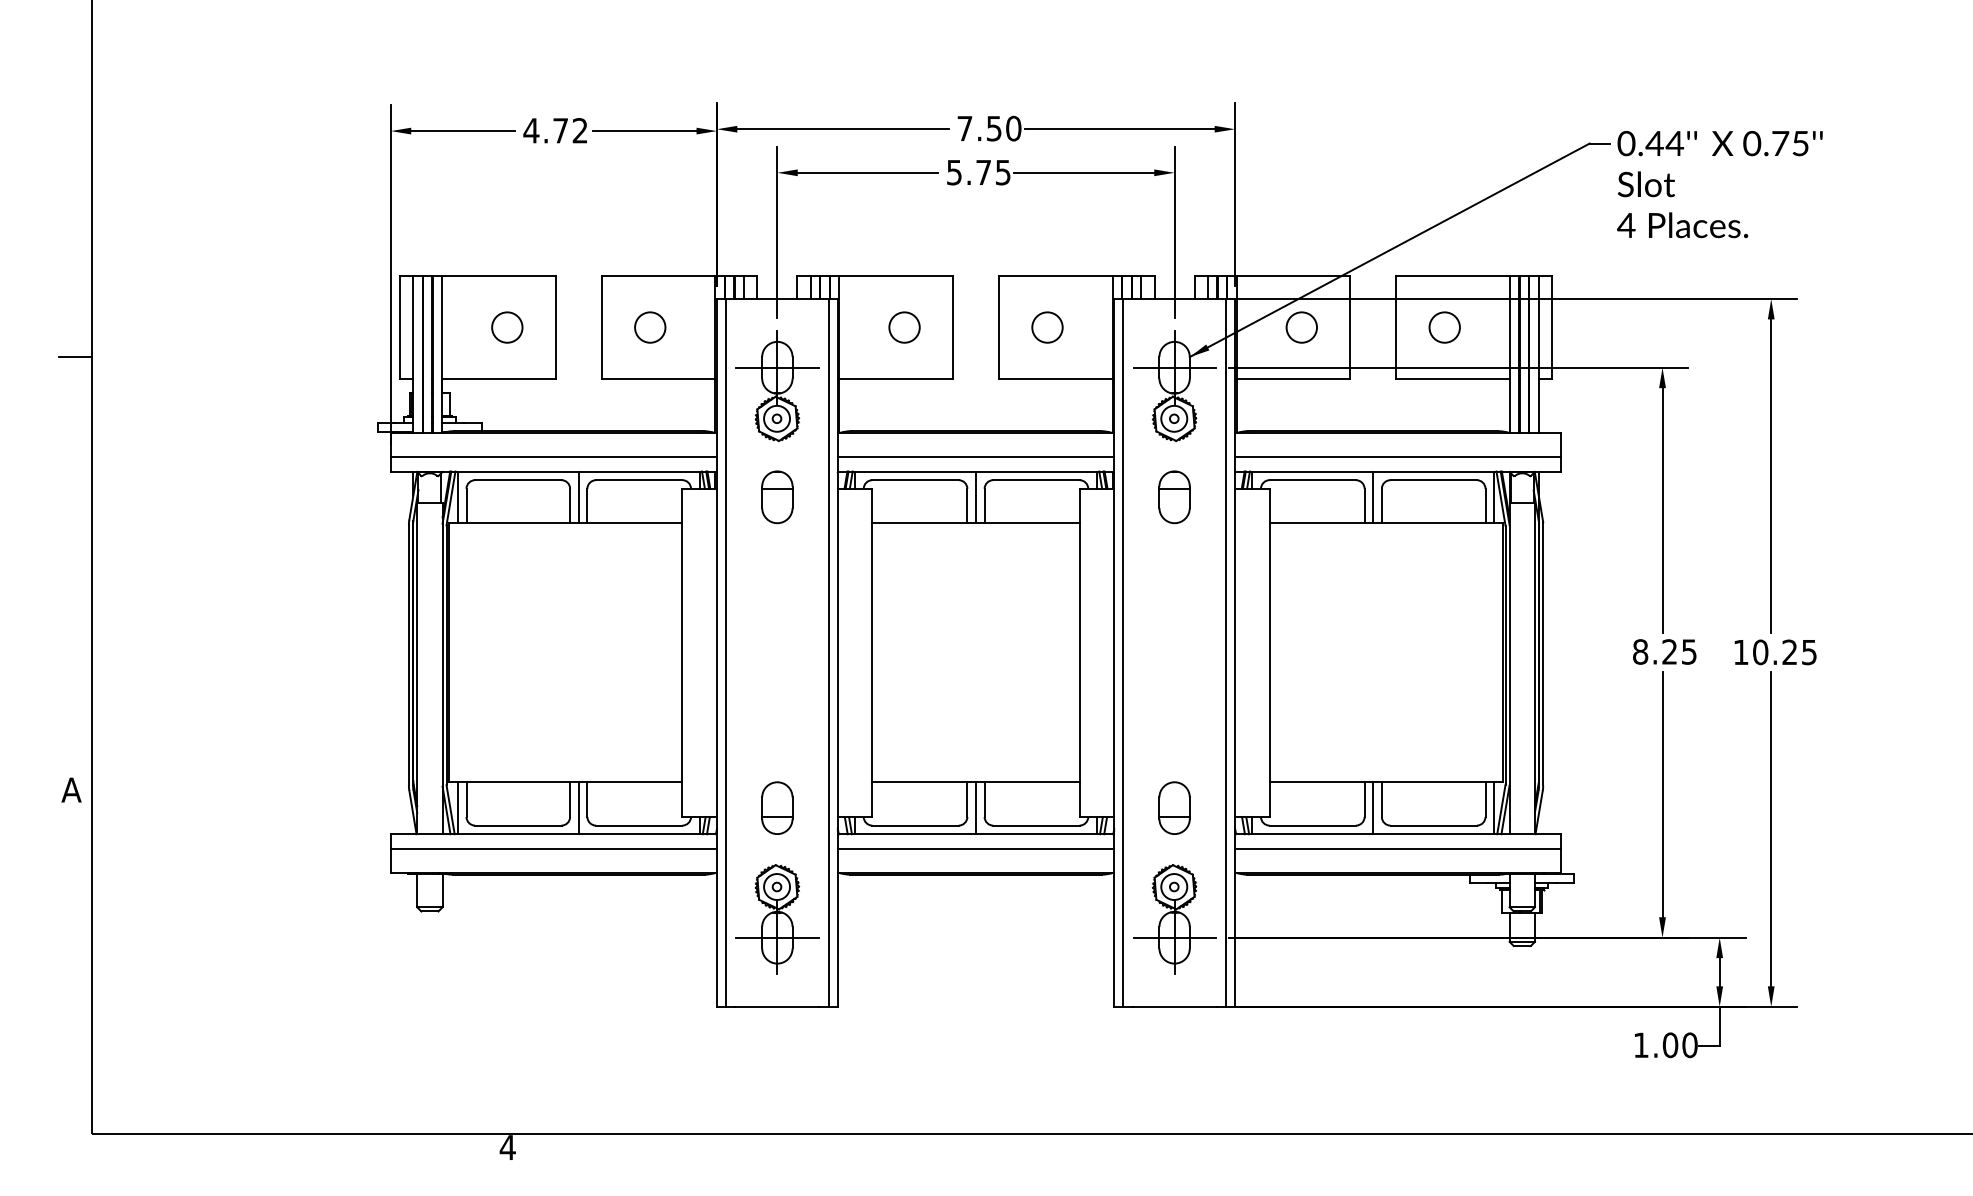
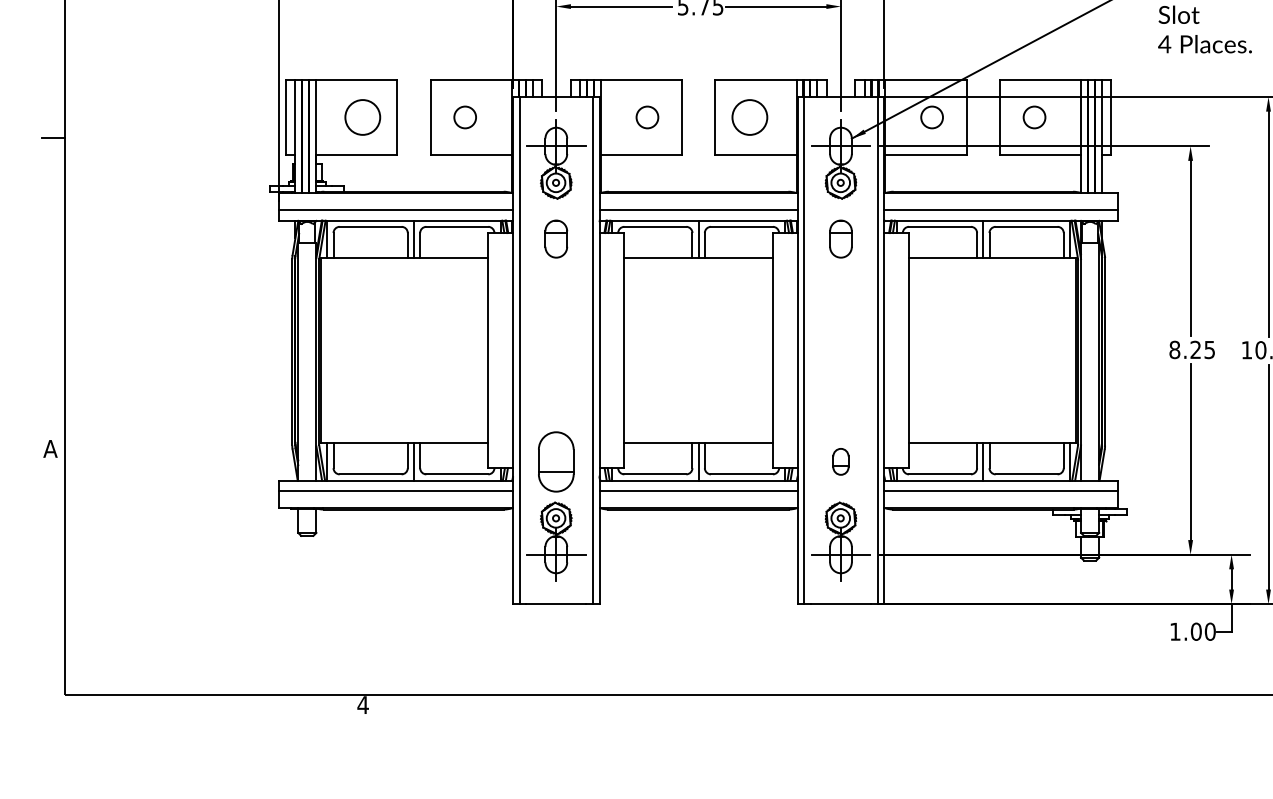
circle: (507, 327) -> (362, 117), size x1.6
circle: (1047, 327) -> (749, 117), size x1.6
part: (777, 807) -> (556, 461), size x1.6
part: (1174, 807) -> (840, 461), size x0.7

